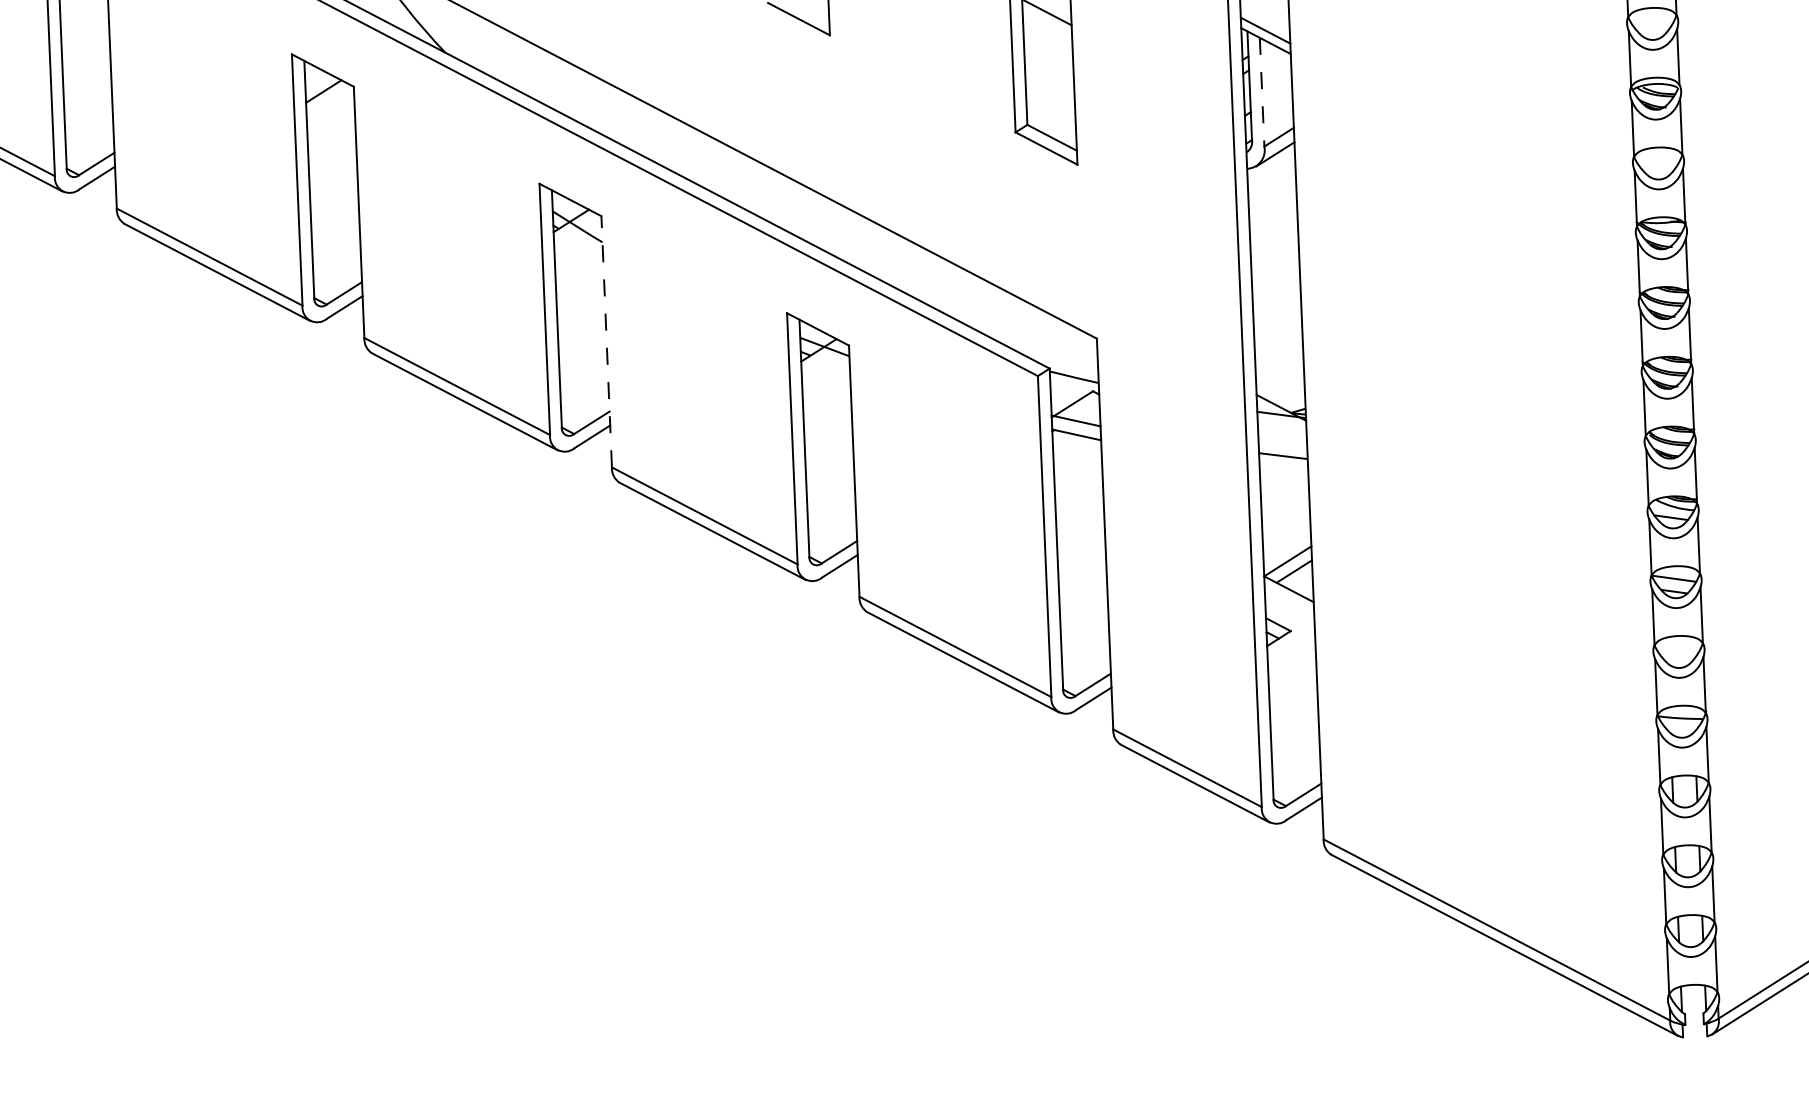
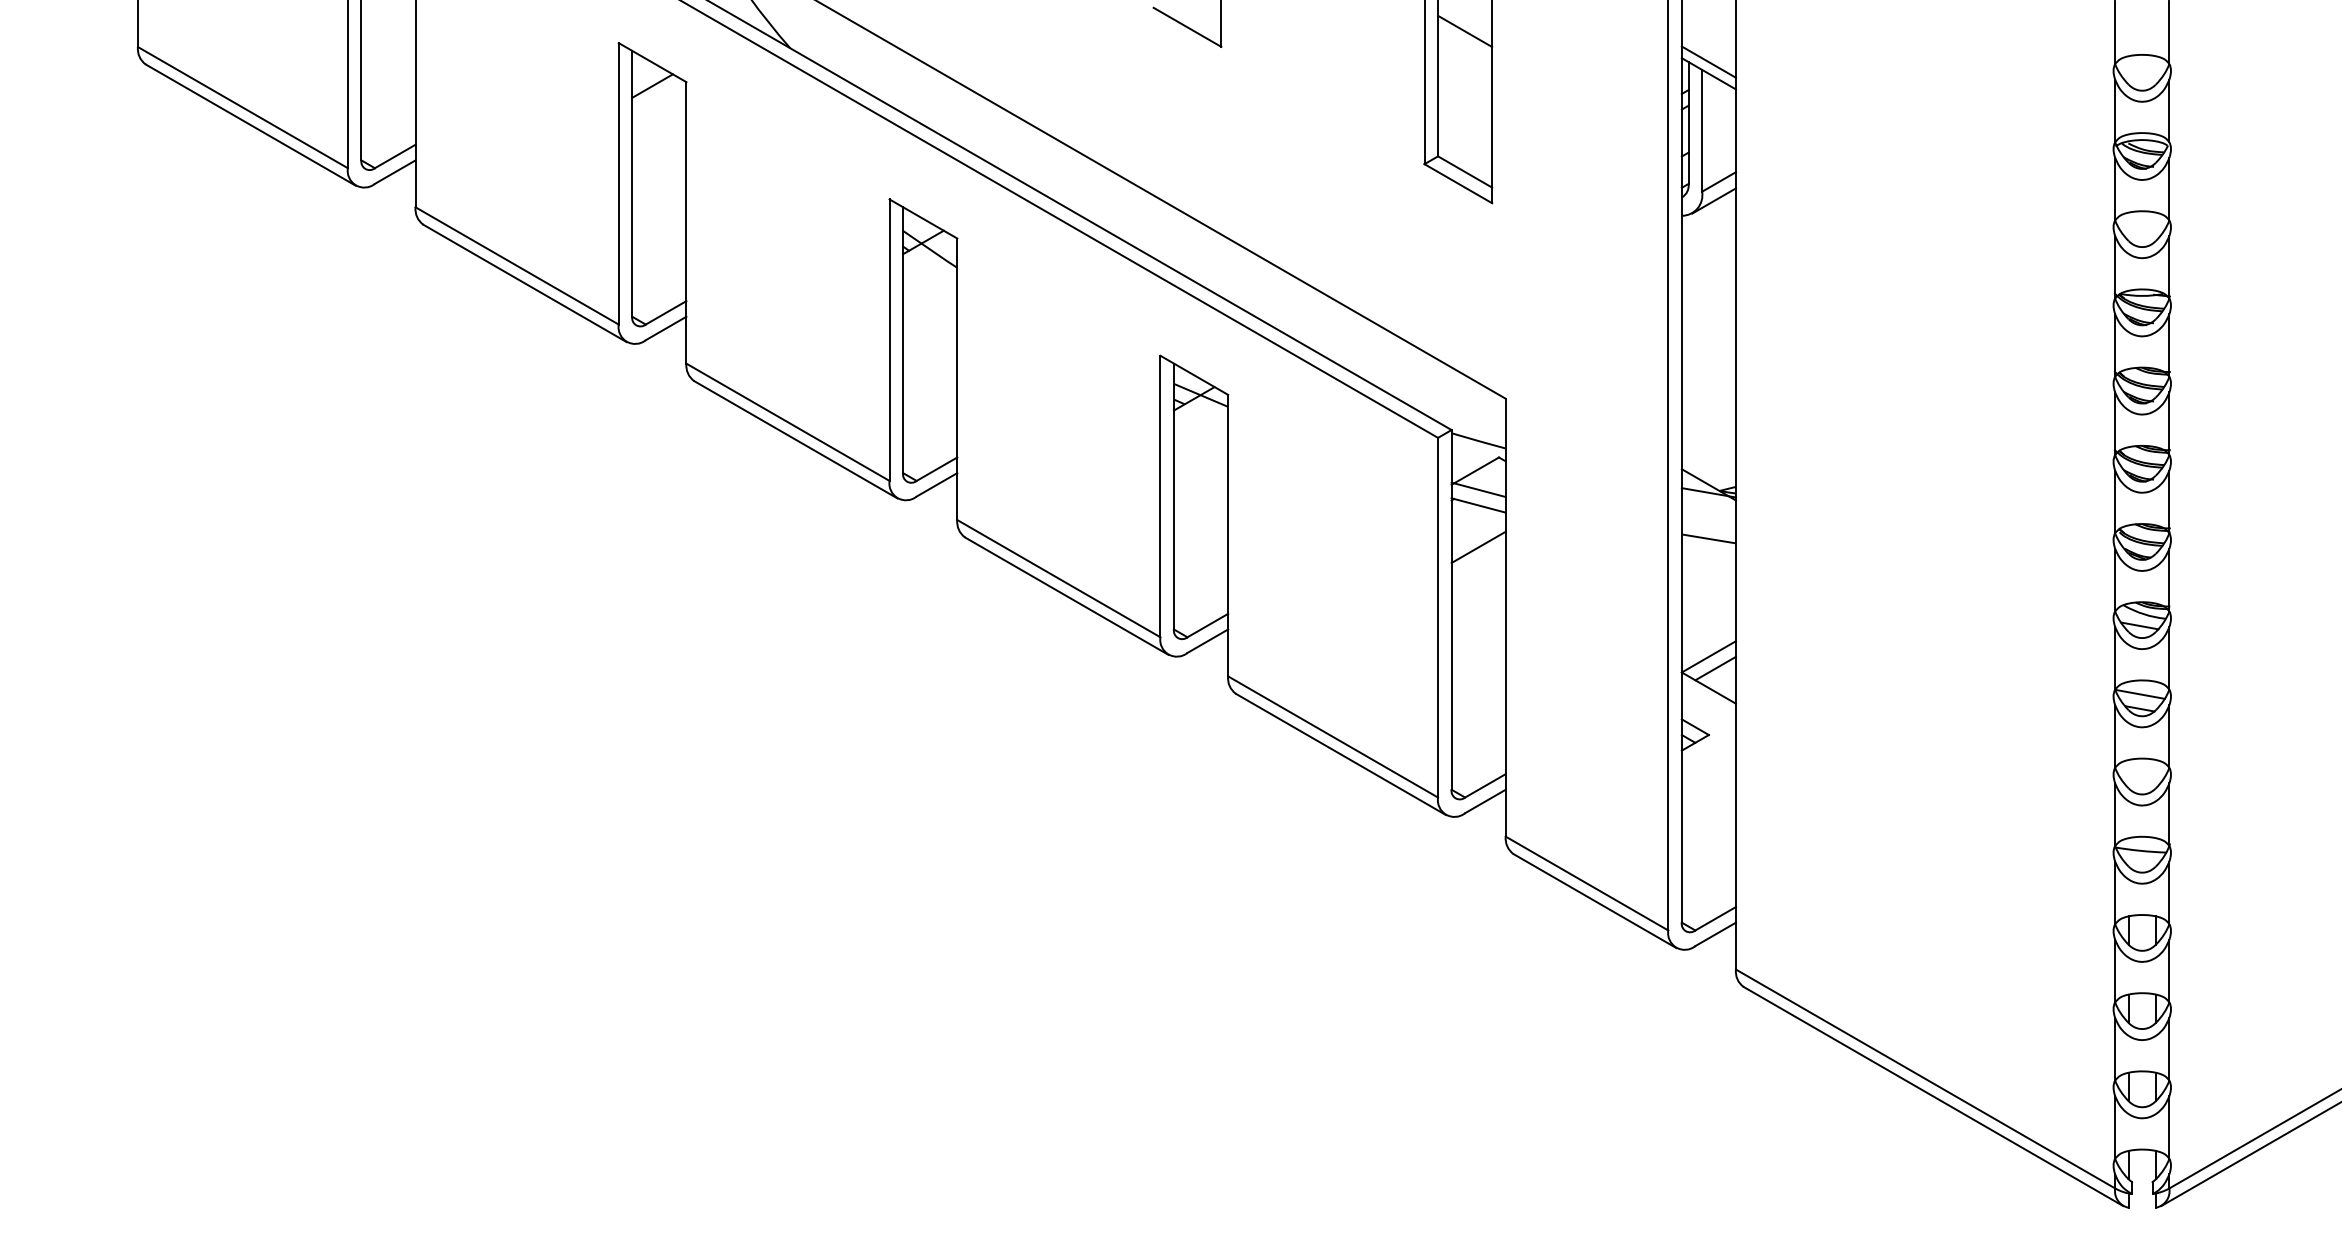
line: (1262, 91) -> (1702, 130), dashed -> solid
line: (606, 341) -> (957, 379), dashed -> solid
line: (1078, 472) -> (1478, 547), added

